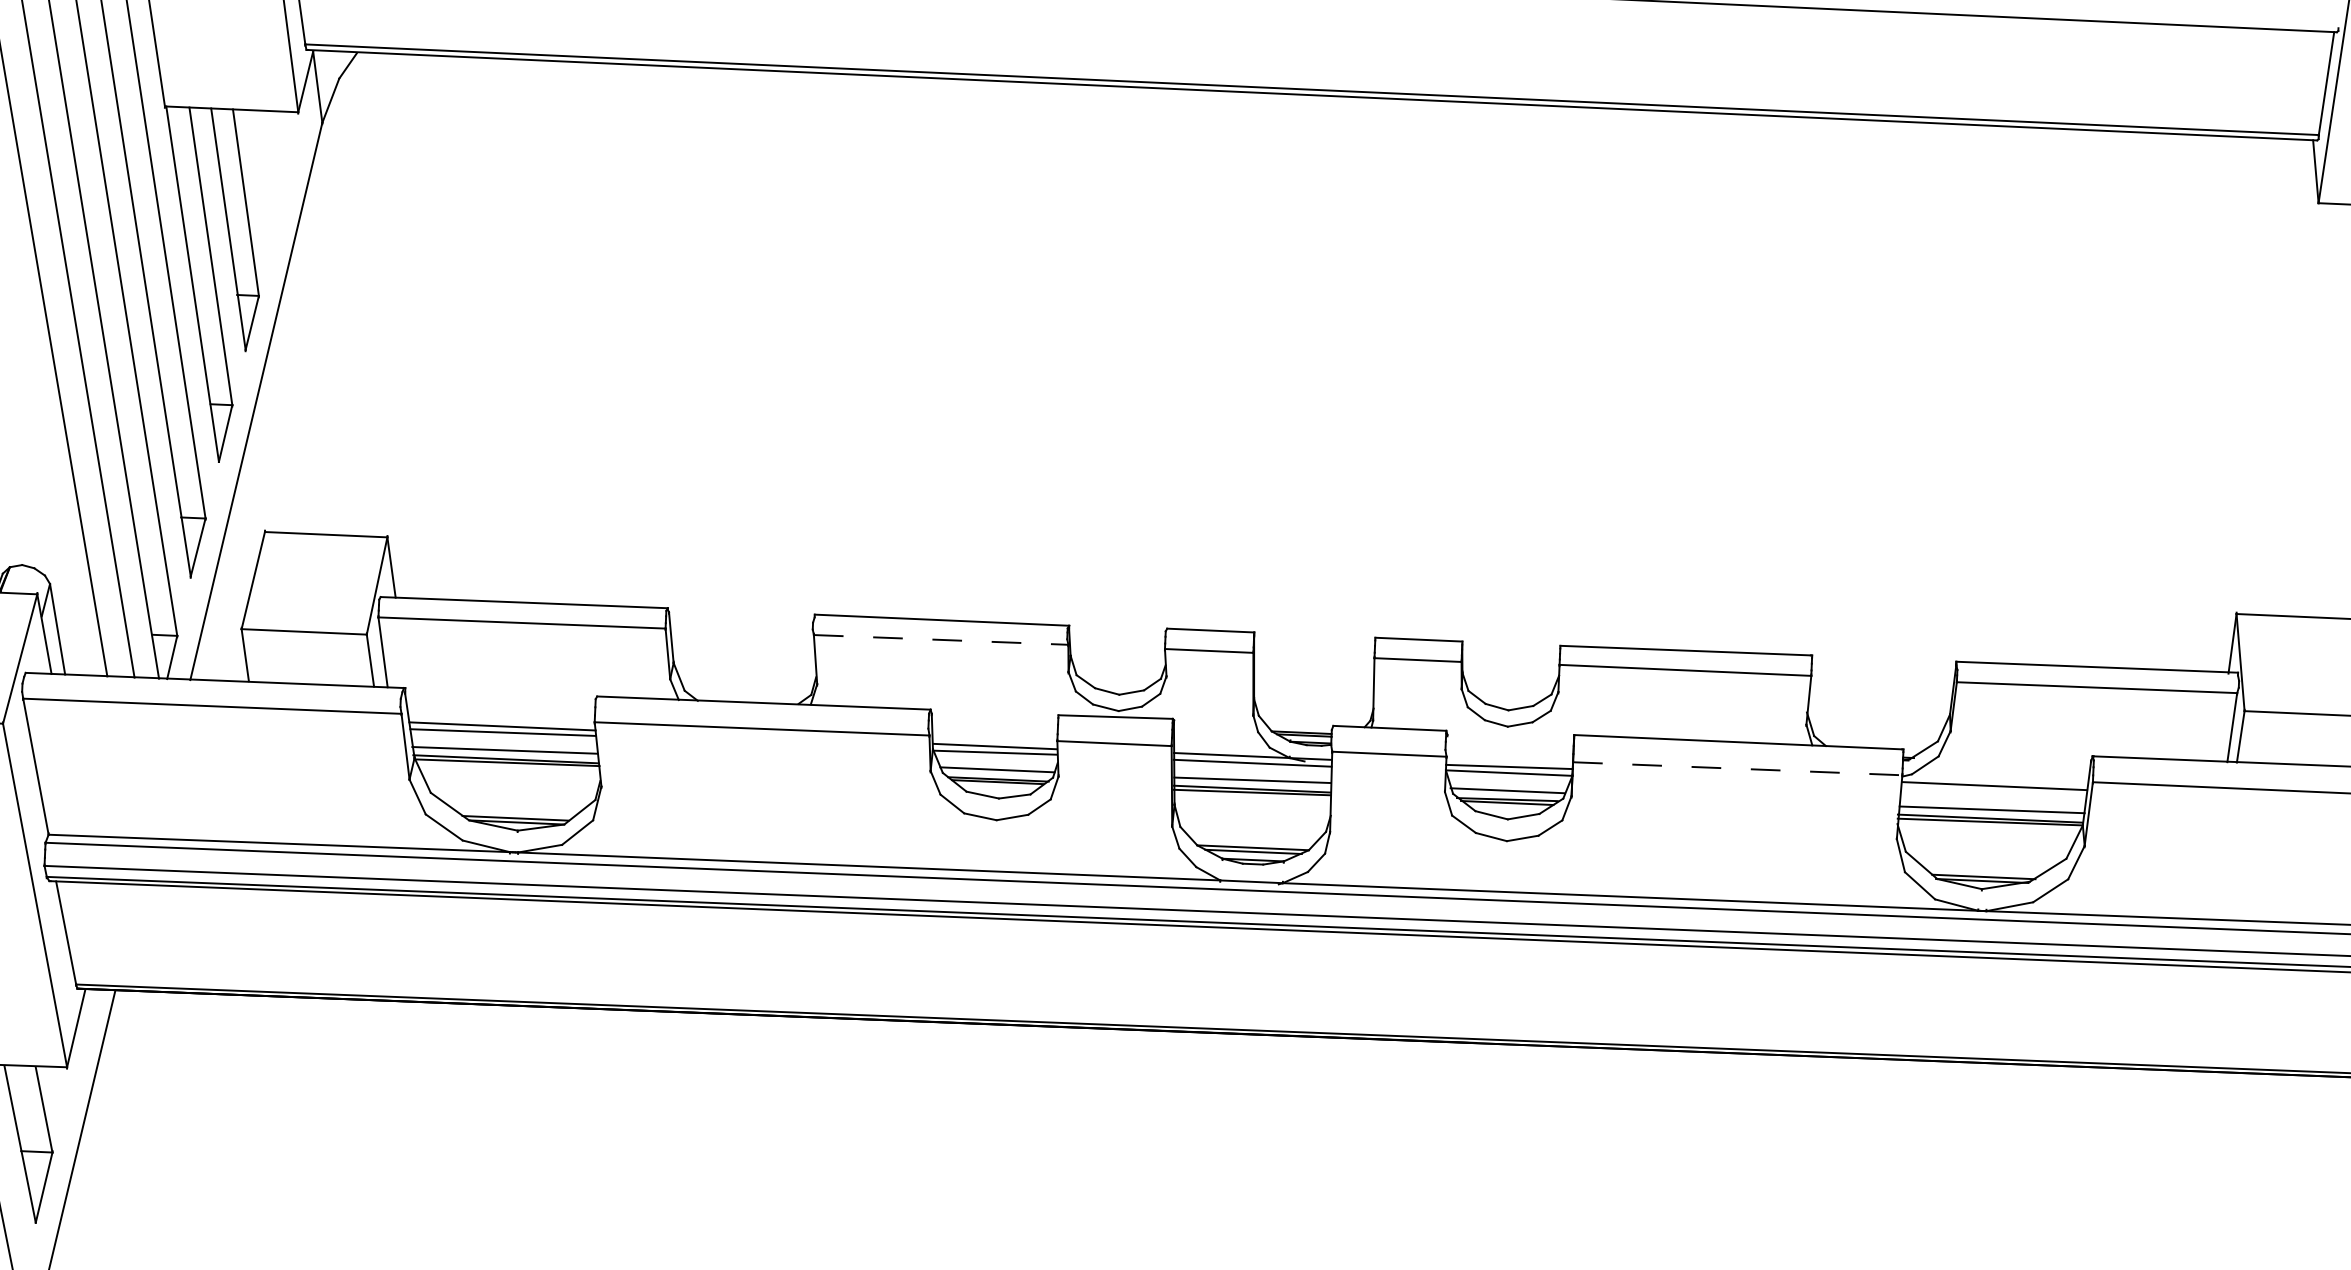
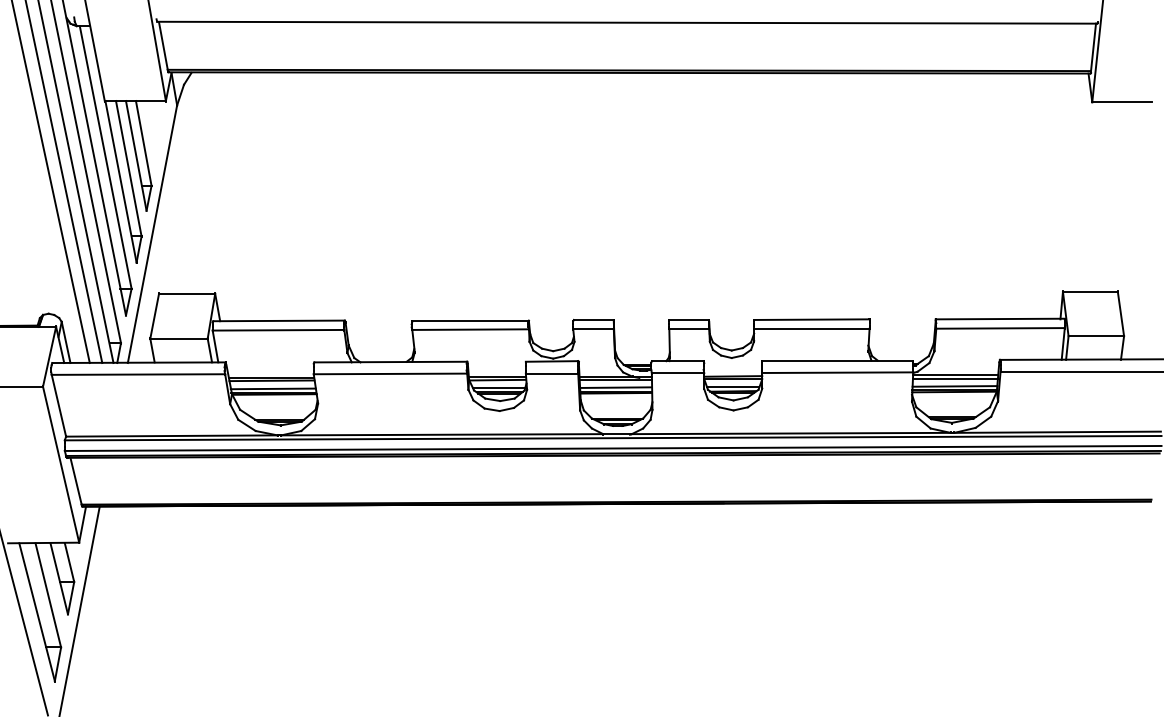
line: (943, 639) -> (471, 329), dashed -> solid
line: (1739, 768) -> (838, 372), dashed -> solid
line: (1993, 792) -> (955, 378), added

